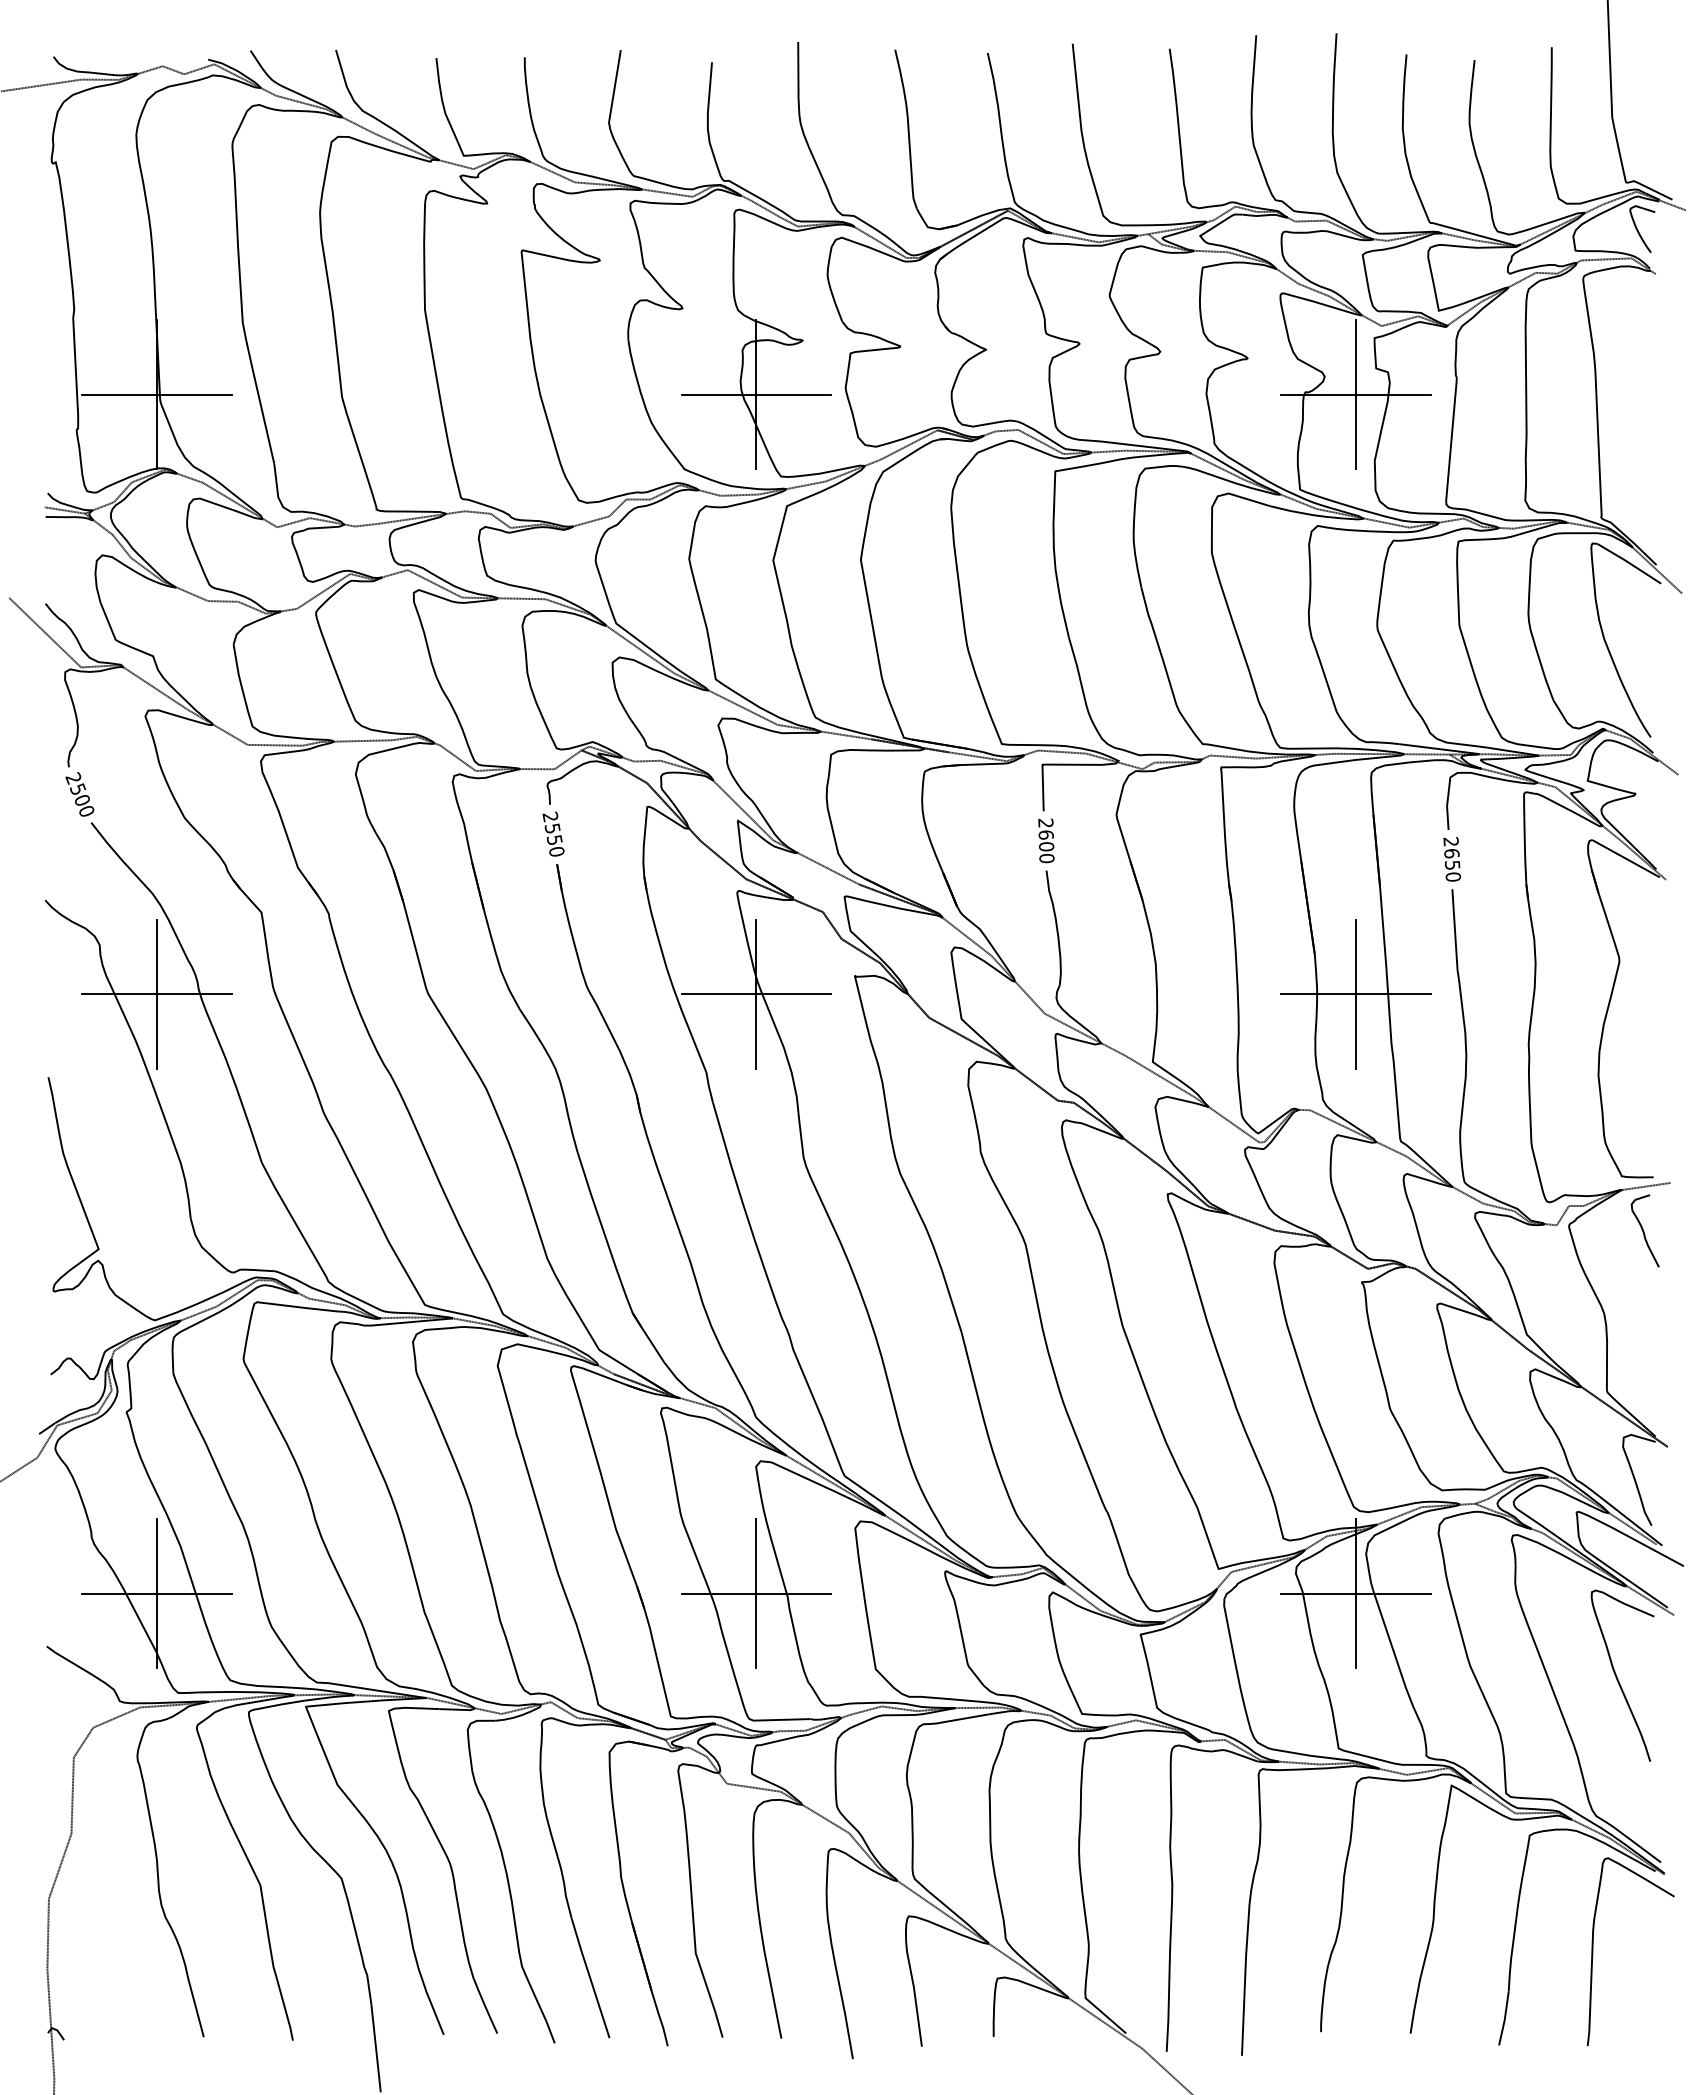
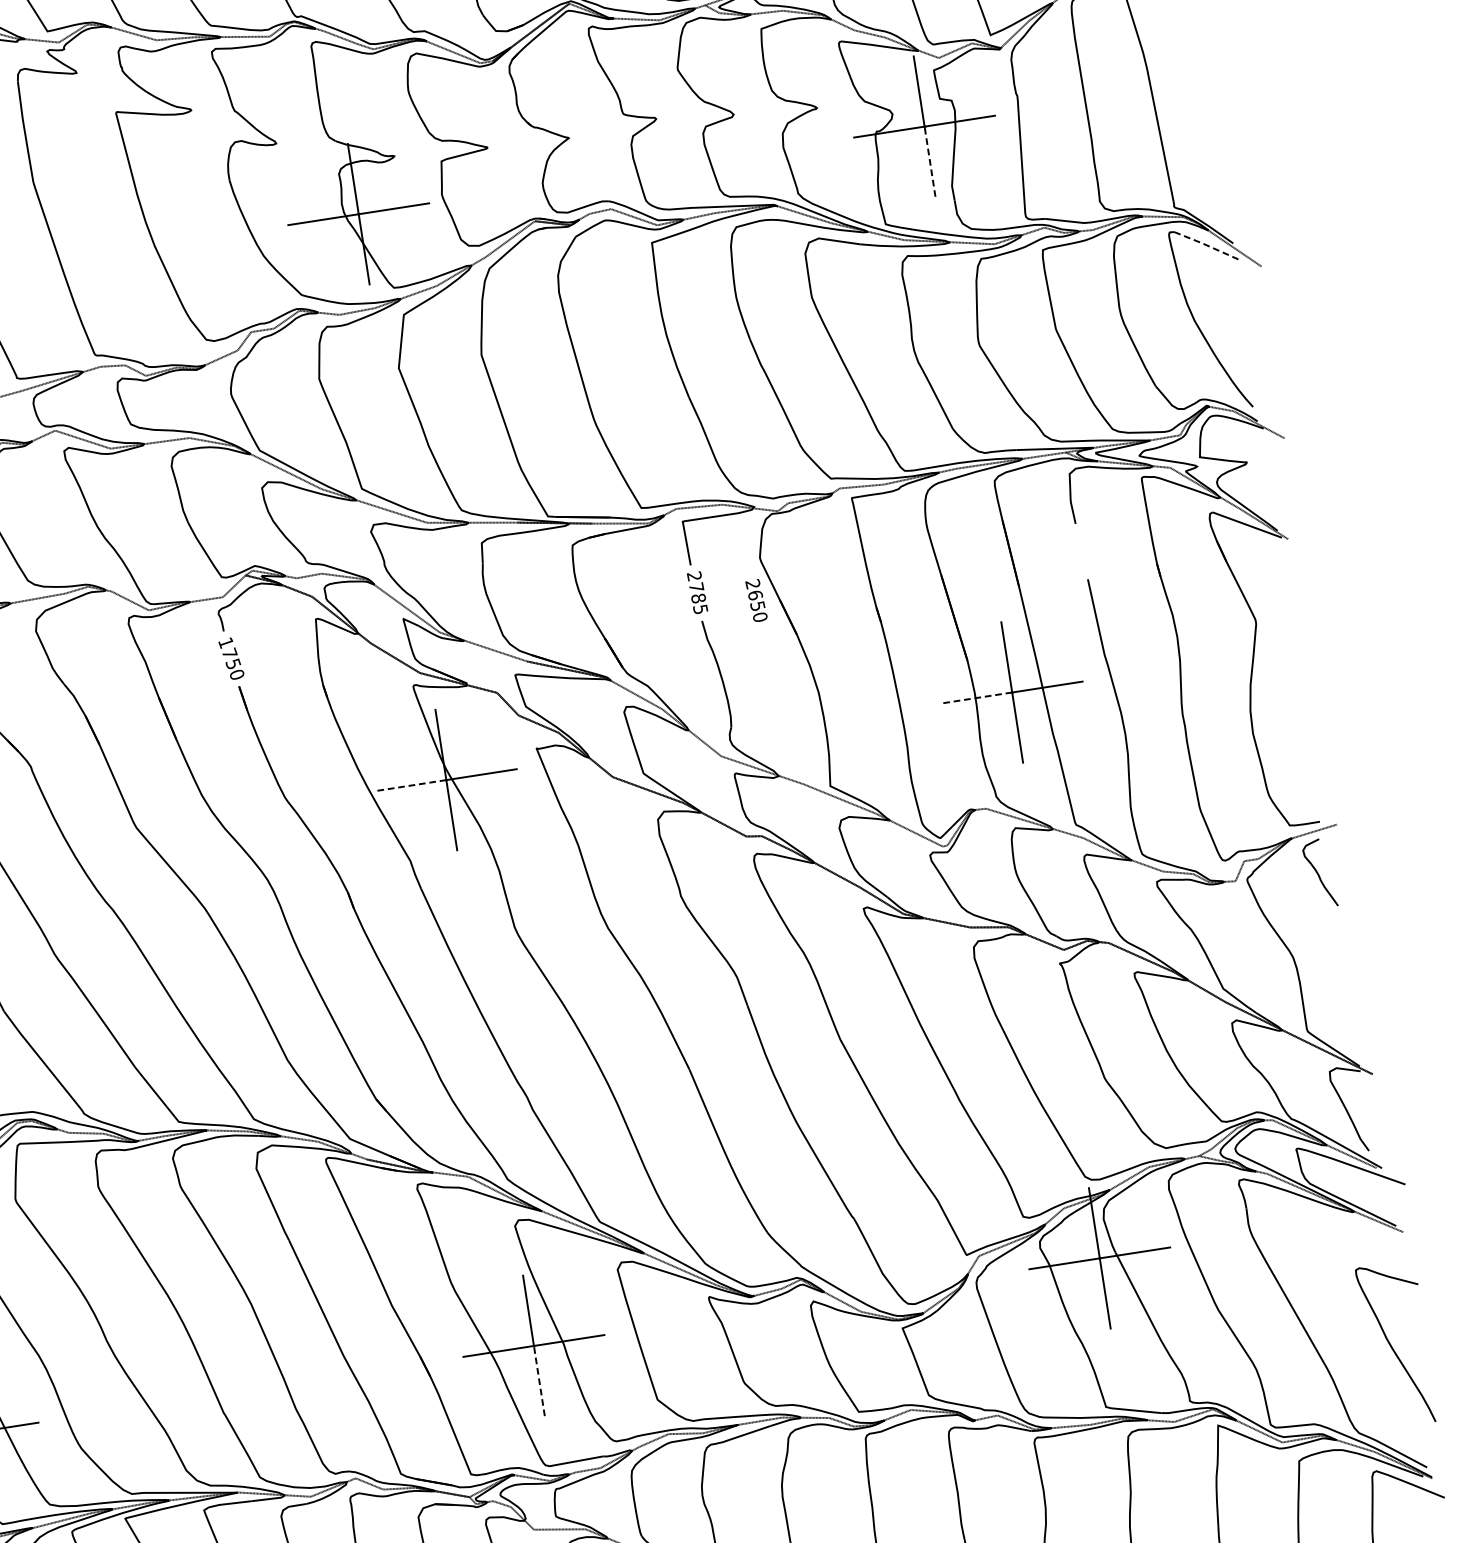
line: (1355, 431) -> (929, 161), solid -> dashed
line: (1629, 563) -> (1207, 245), solid -> dashed
text: (551, 822) -> (227, 647), 2550 -> 1750
text: (1046, 846) -> (698, 598), 2600 -> 2785
text: (1451, 859) -> (755, 600), moved
line: (718, 994) -> (410, 785), solid -> dashed
line: (1318, 994) -> (976, 698), solid -> dashed
line: (756, 1630) -> (539, 1380), solid -> dashed
curve: (1617, 1676) -> (1392, 1346), moved

